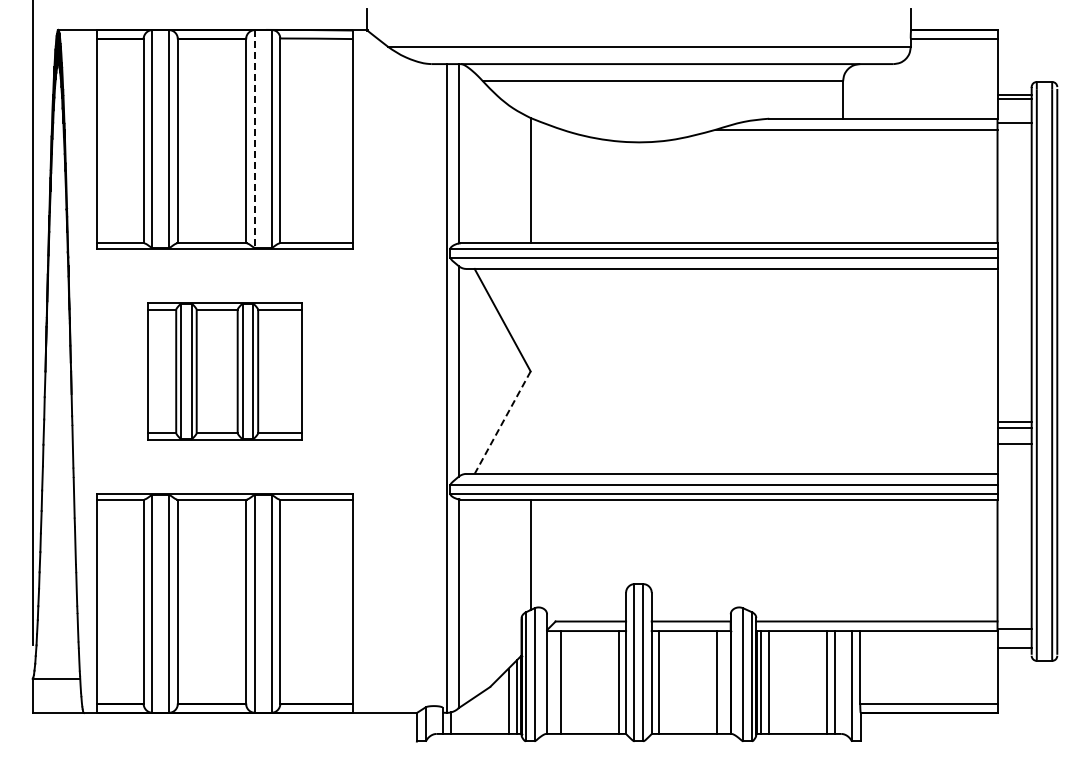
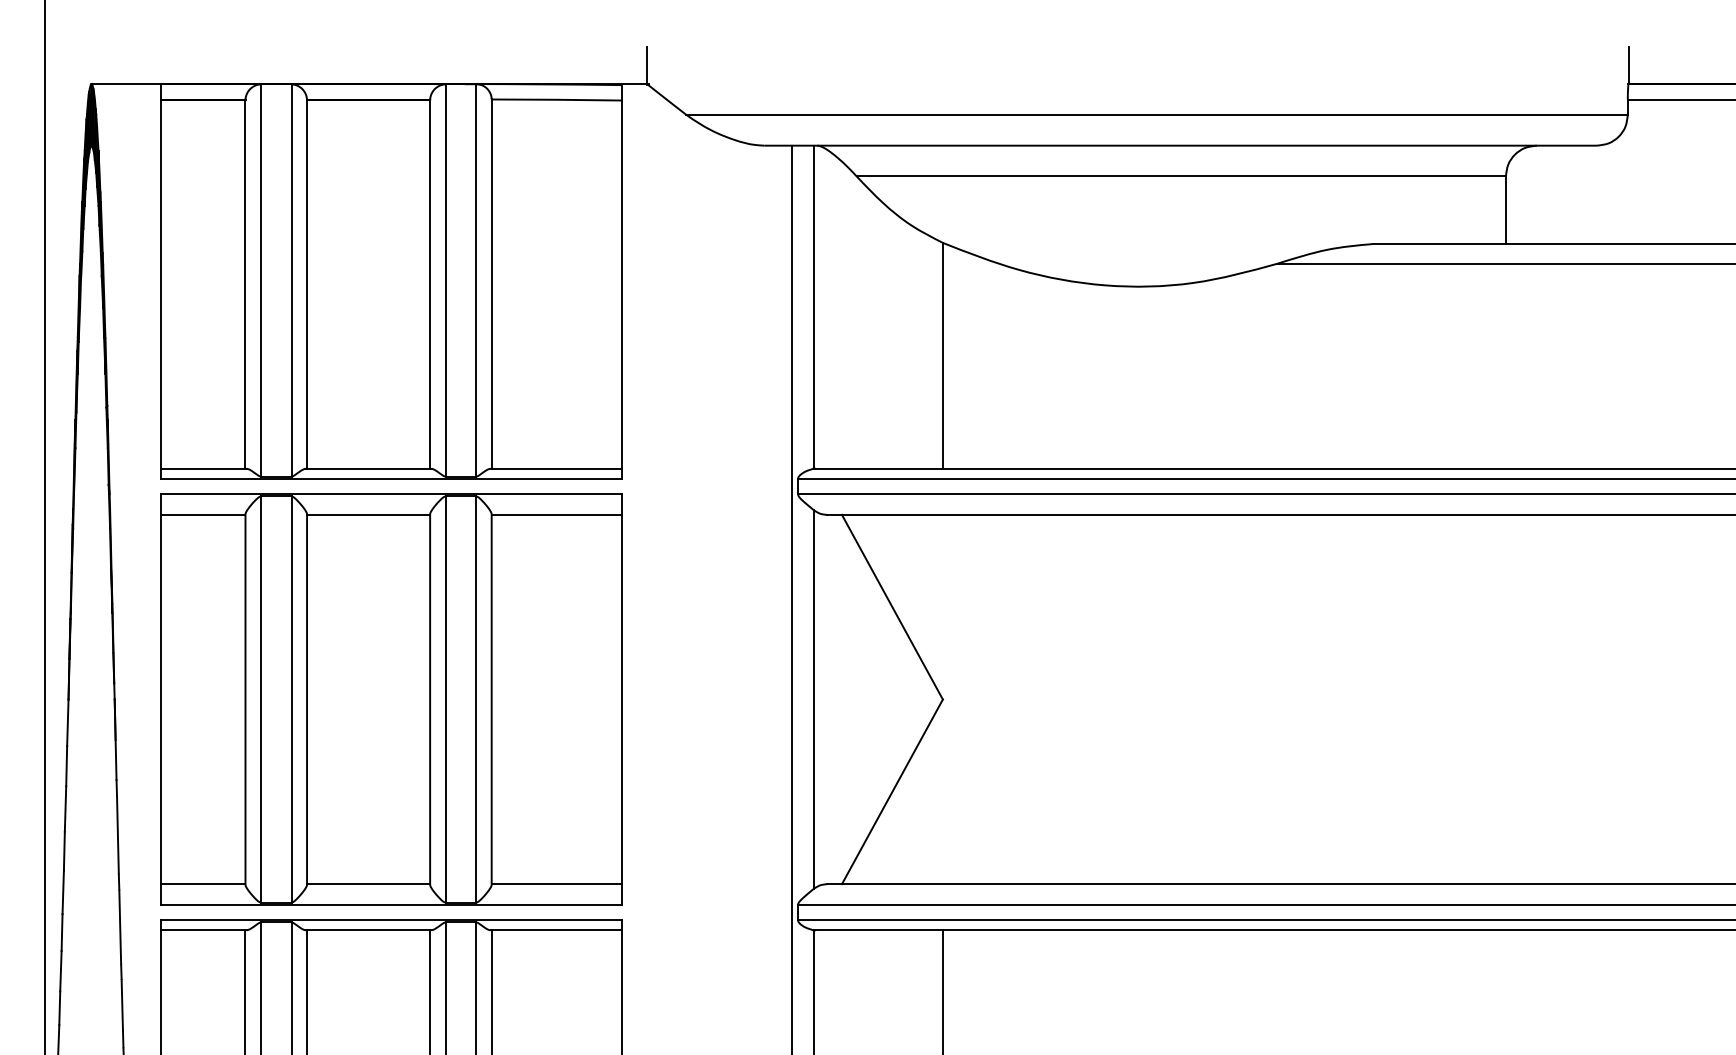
line: (254, 138) -> (445, 279), dashed -> solid
part: (224, 371) -> (391, 699), size x1.67
line: (502, 423) -> (892, 793), dashed -> solid

